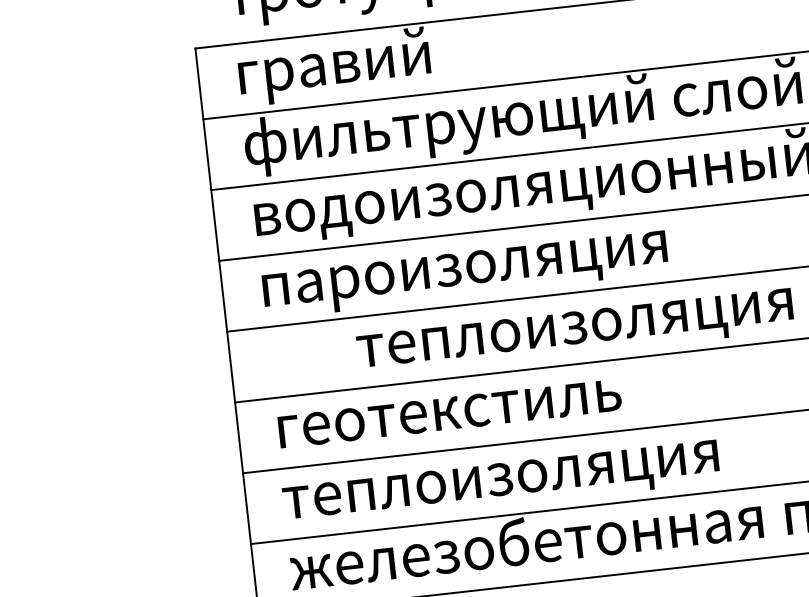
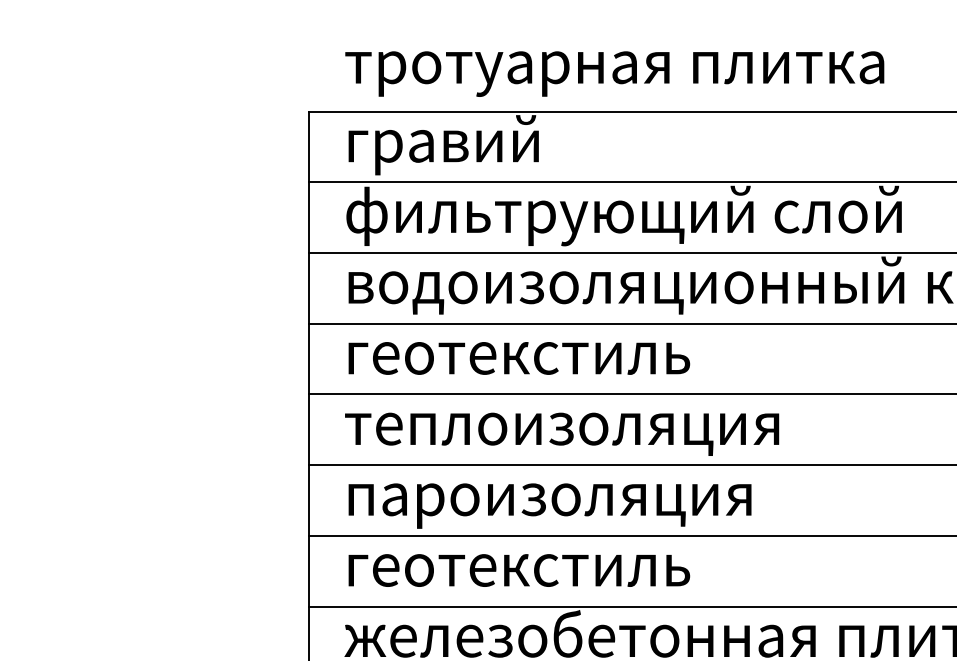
text: (474, 273) -> (559, 364), пароизоляция -> геотекстиль
text: (575, 332) -> (562, 433), moved
text: (490, 414) -> (559, 505), геотекстиль -> пароизоляция
text: (501, 484) -> (562, 575), теплоизоляция -> геотекстиль

